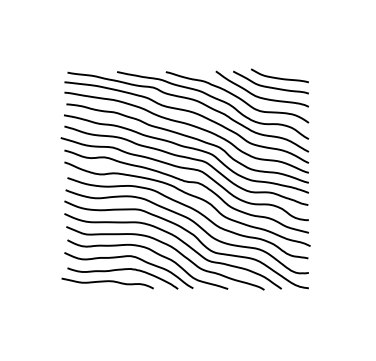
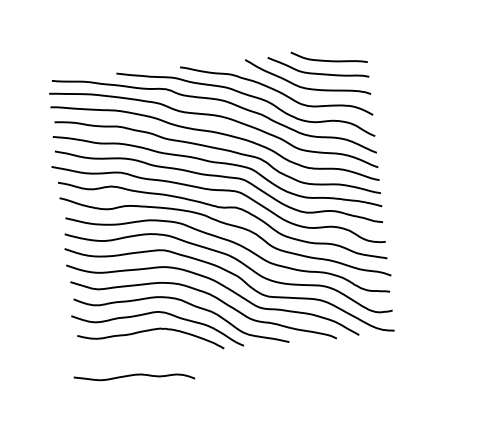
curve: (107, 282) -> (134, 376), moved

